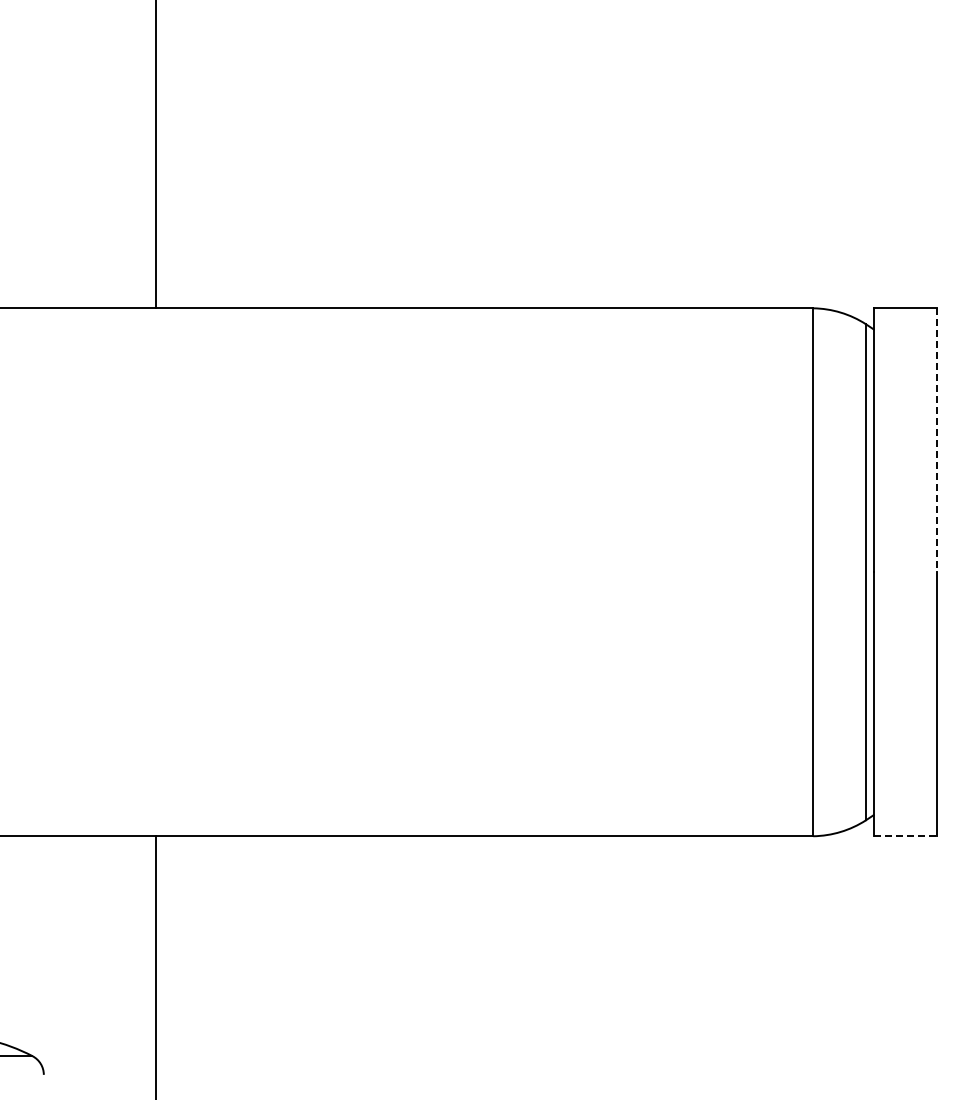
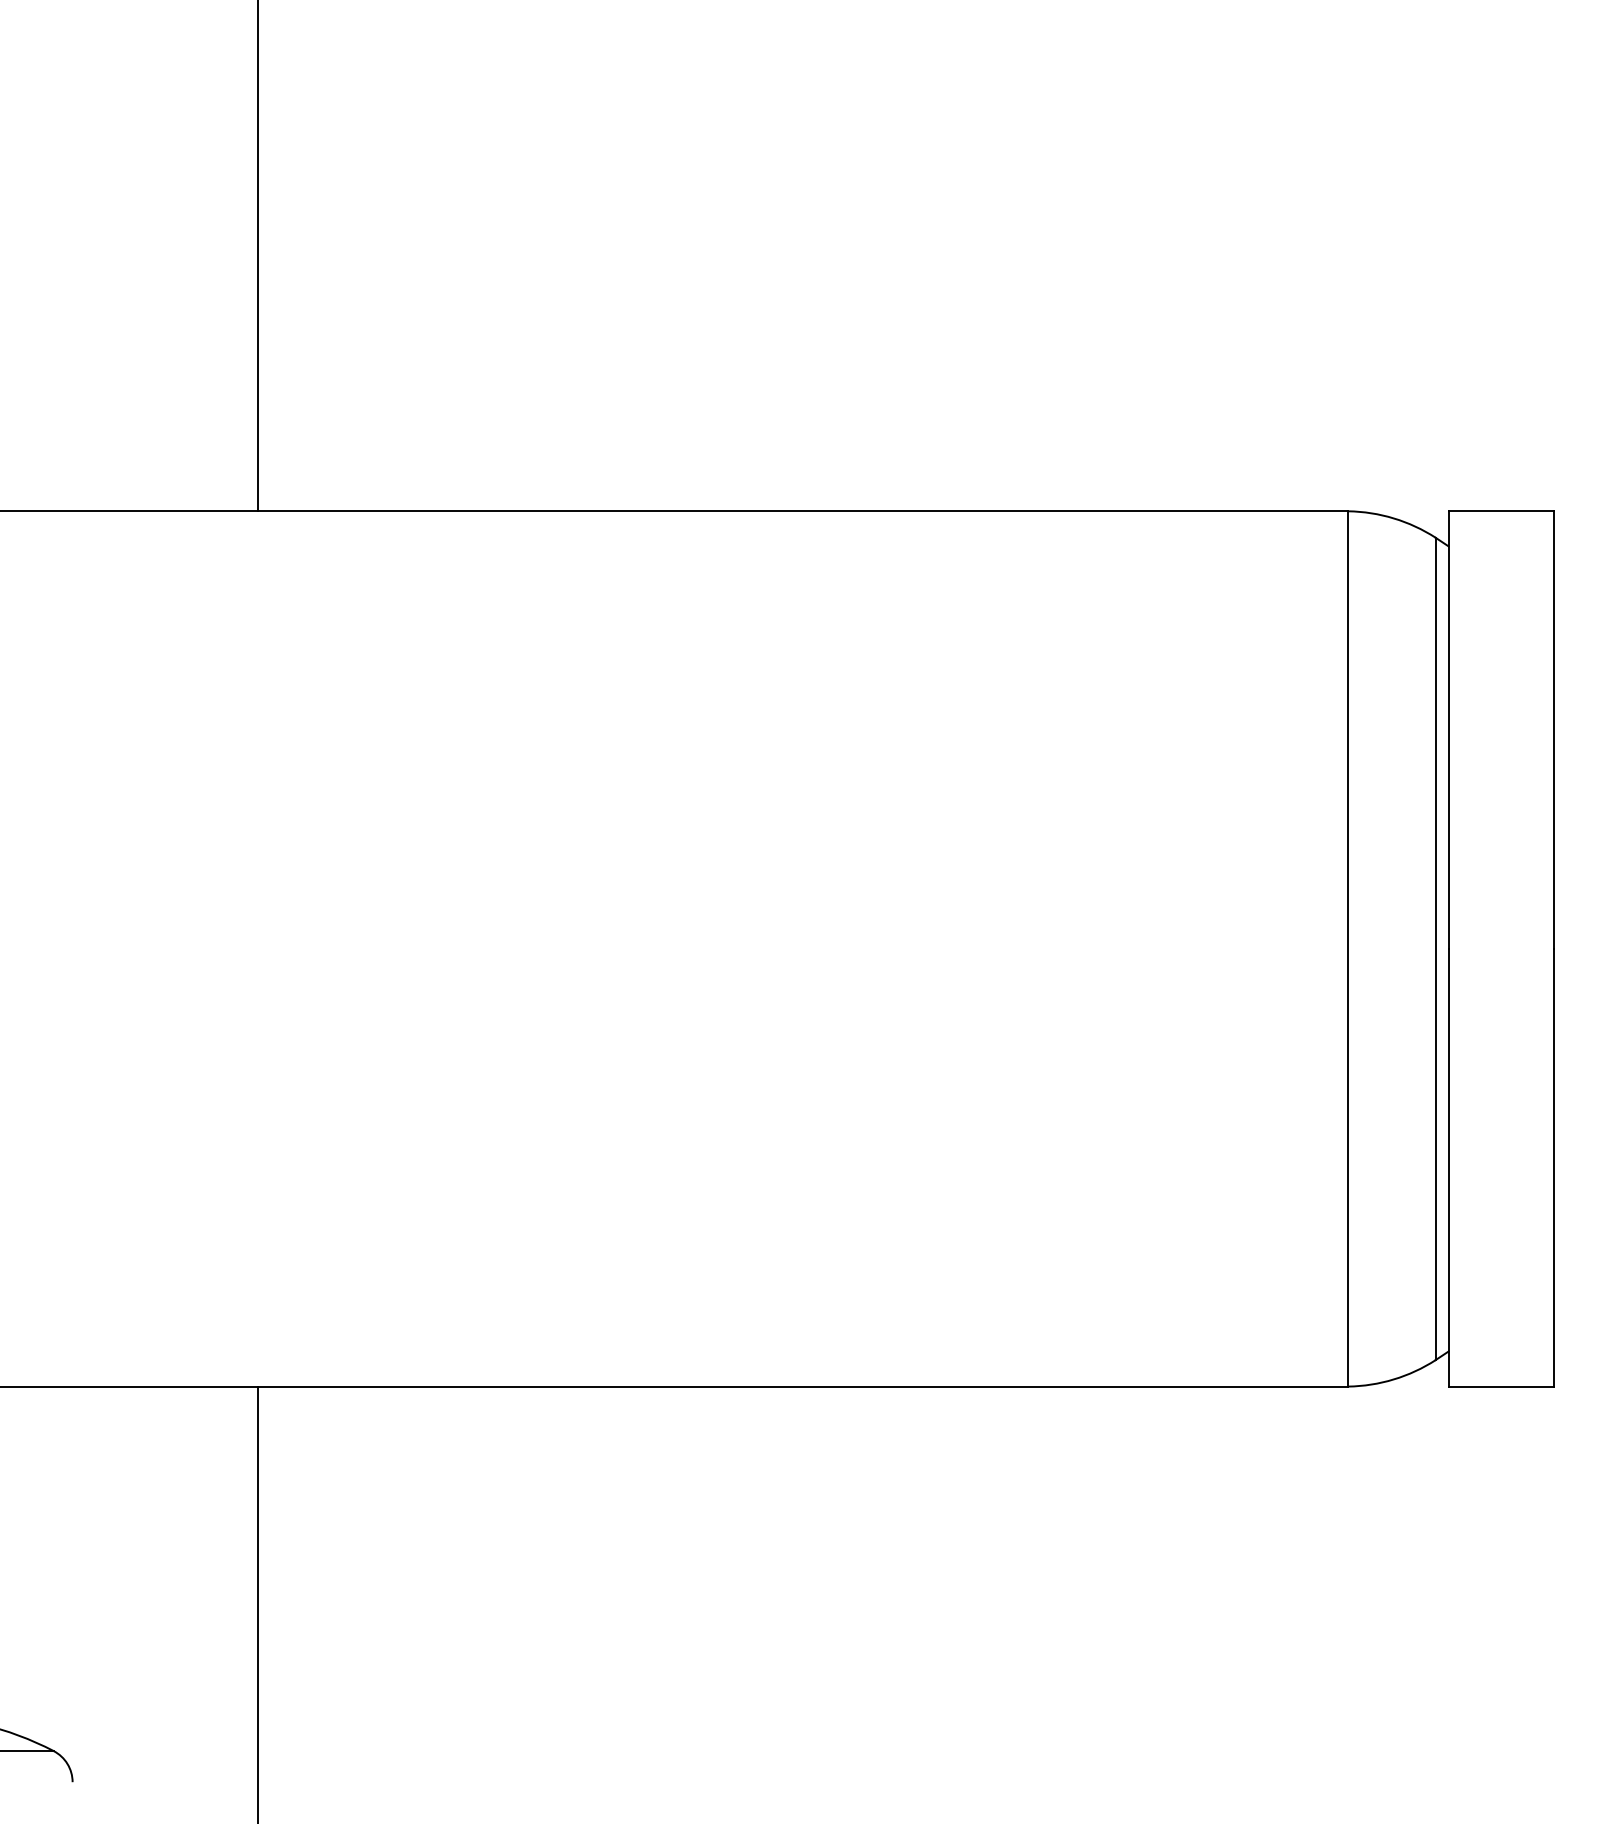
line: (937, 440) -> (1554, 730), dashed -> solid
line: (905, 836) -> (1501, 1386), dashed -> solid

